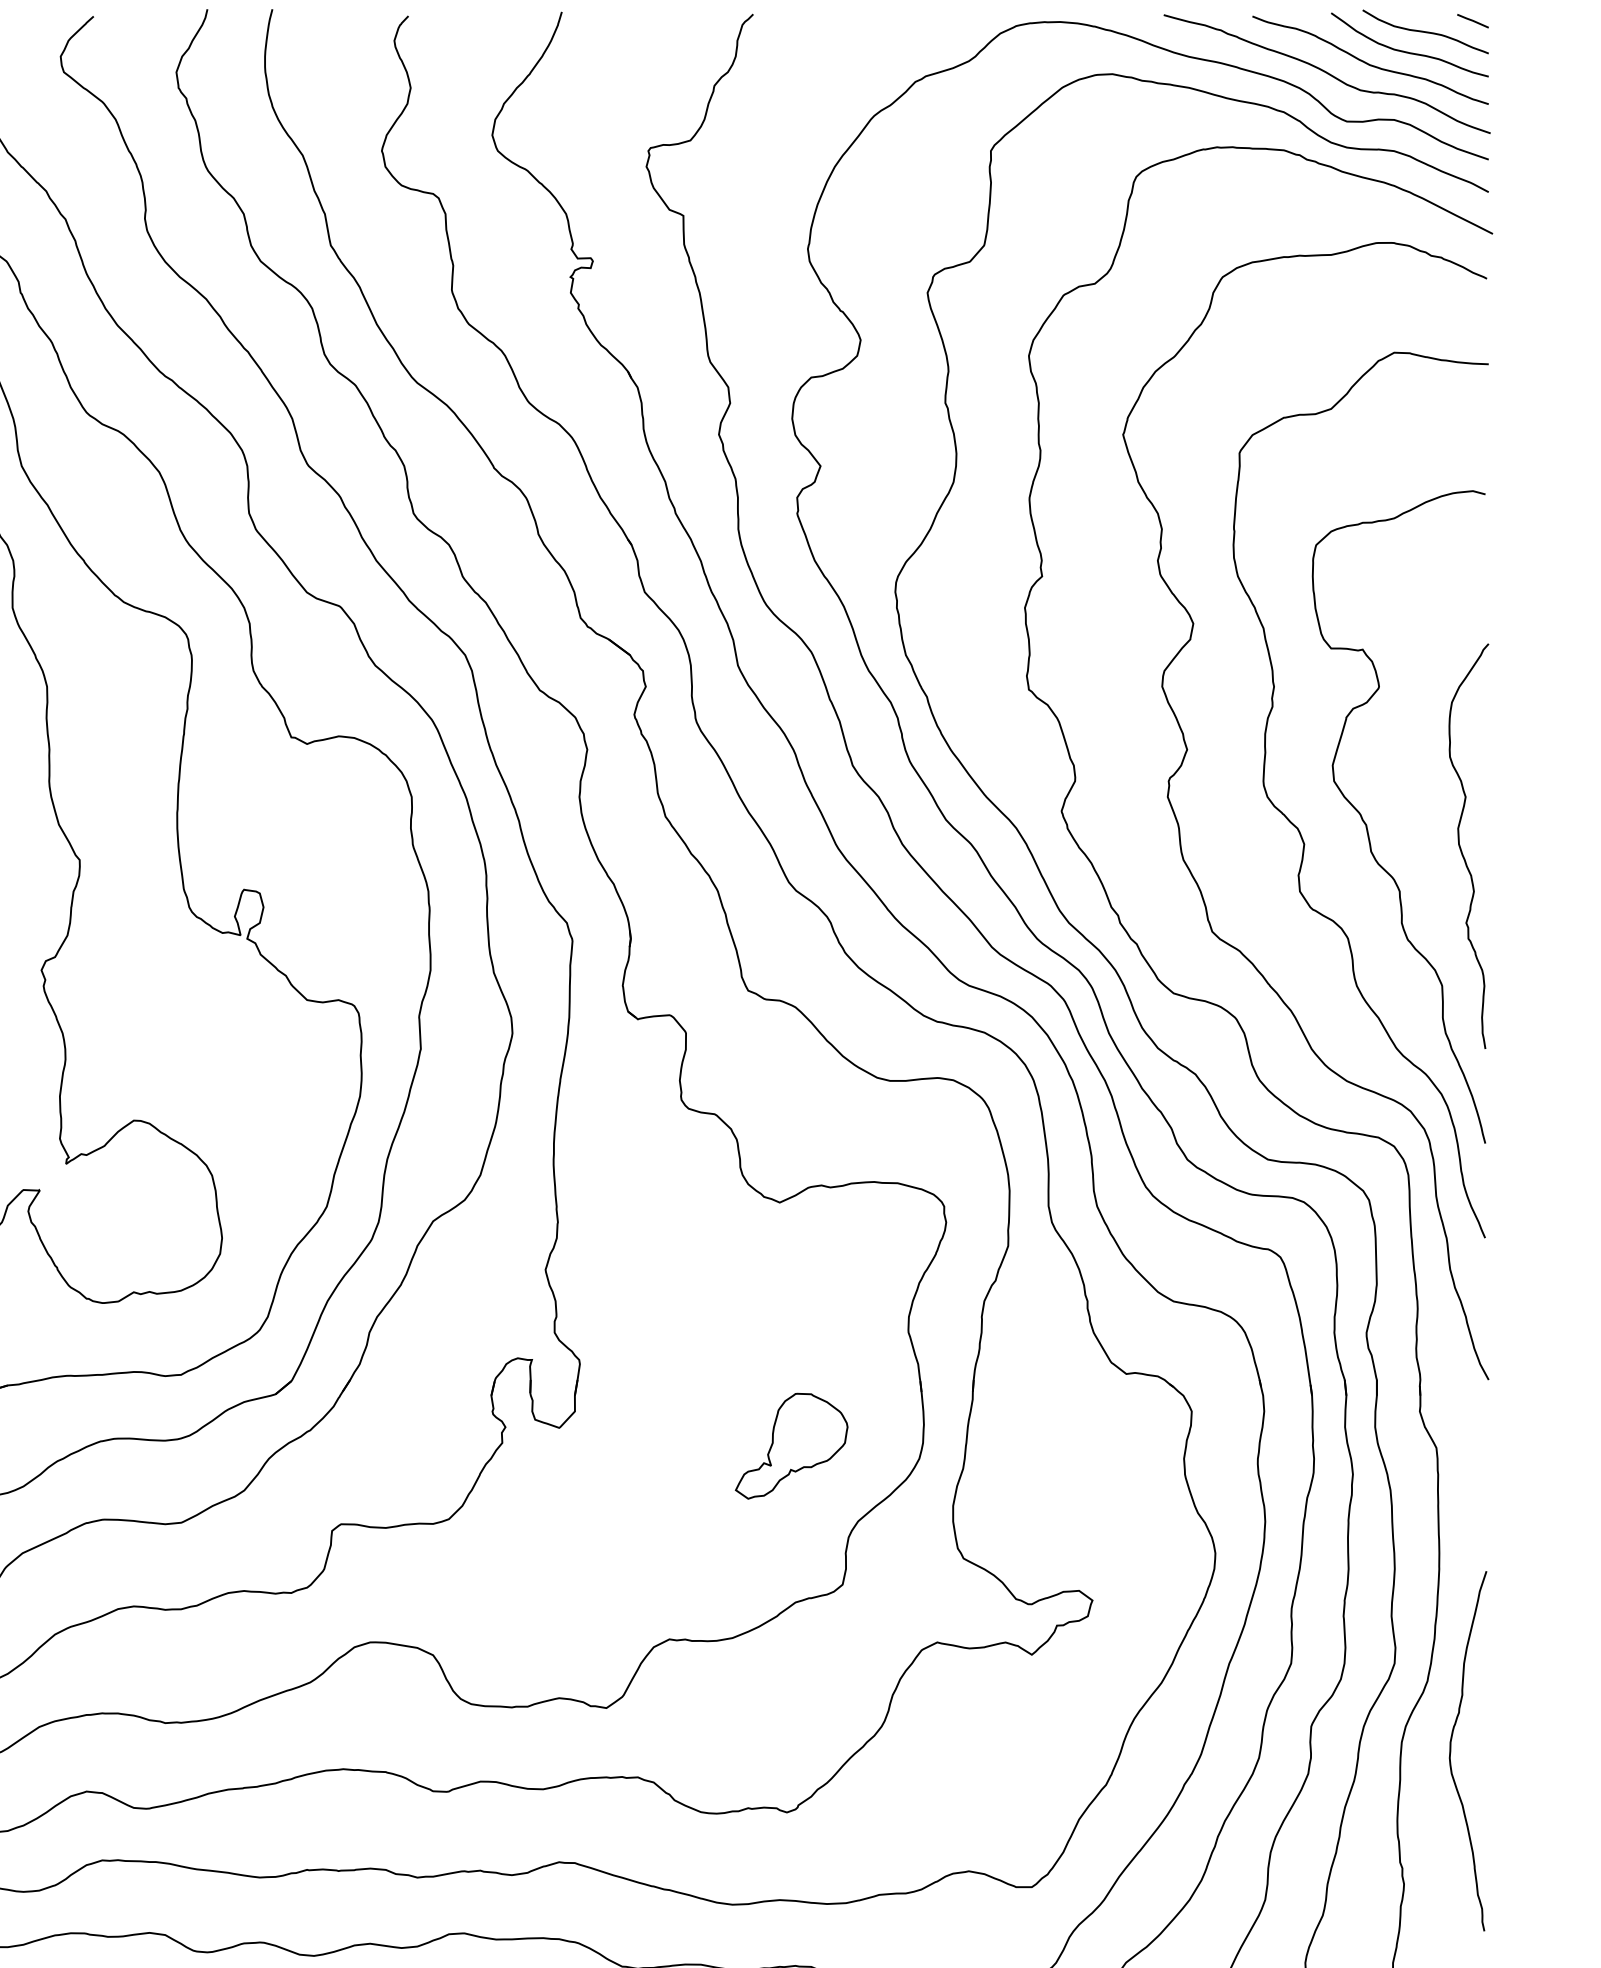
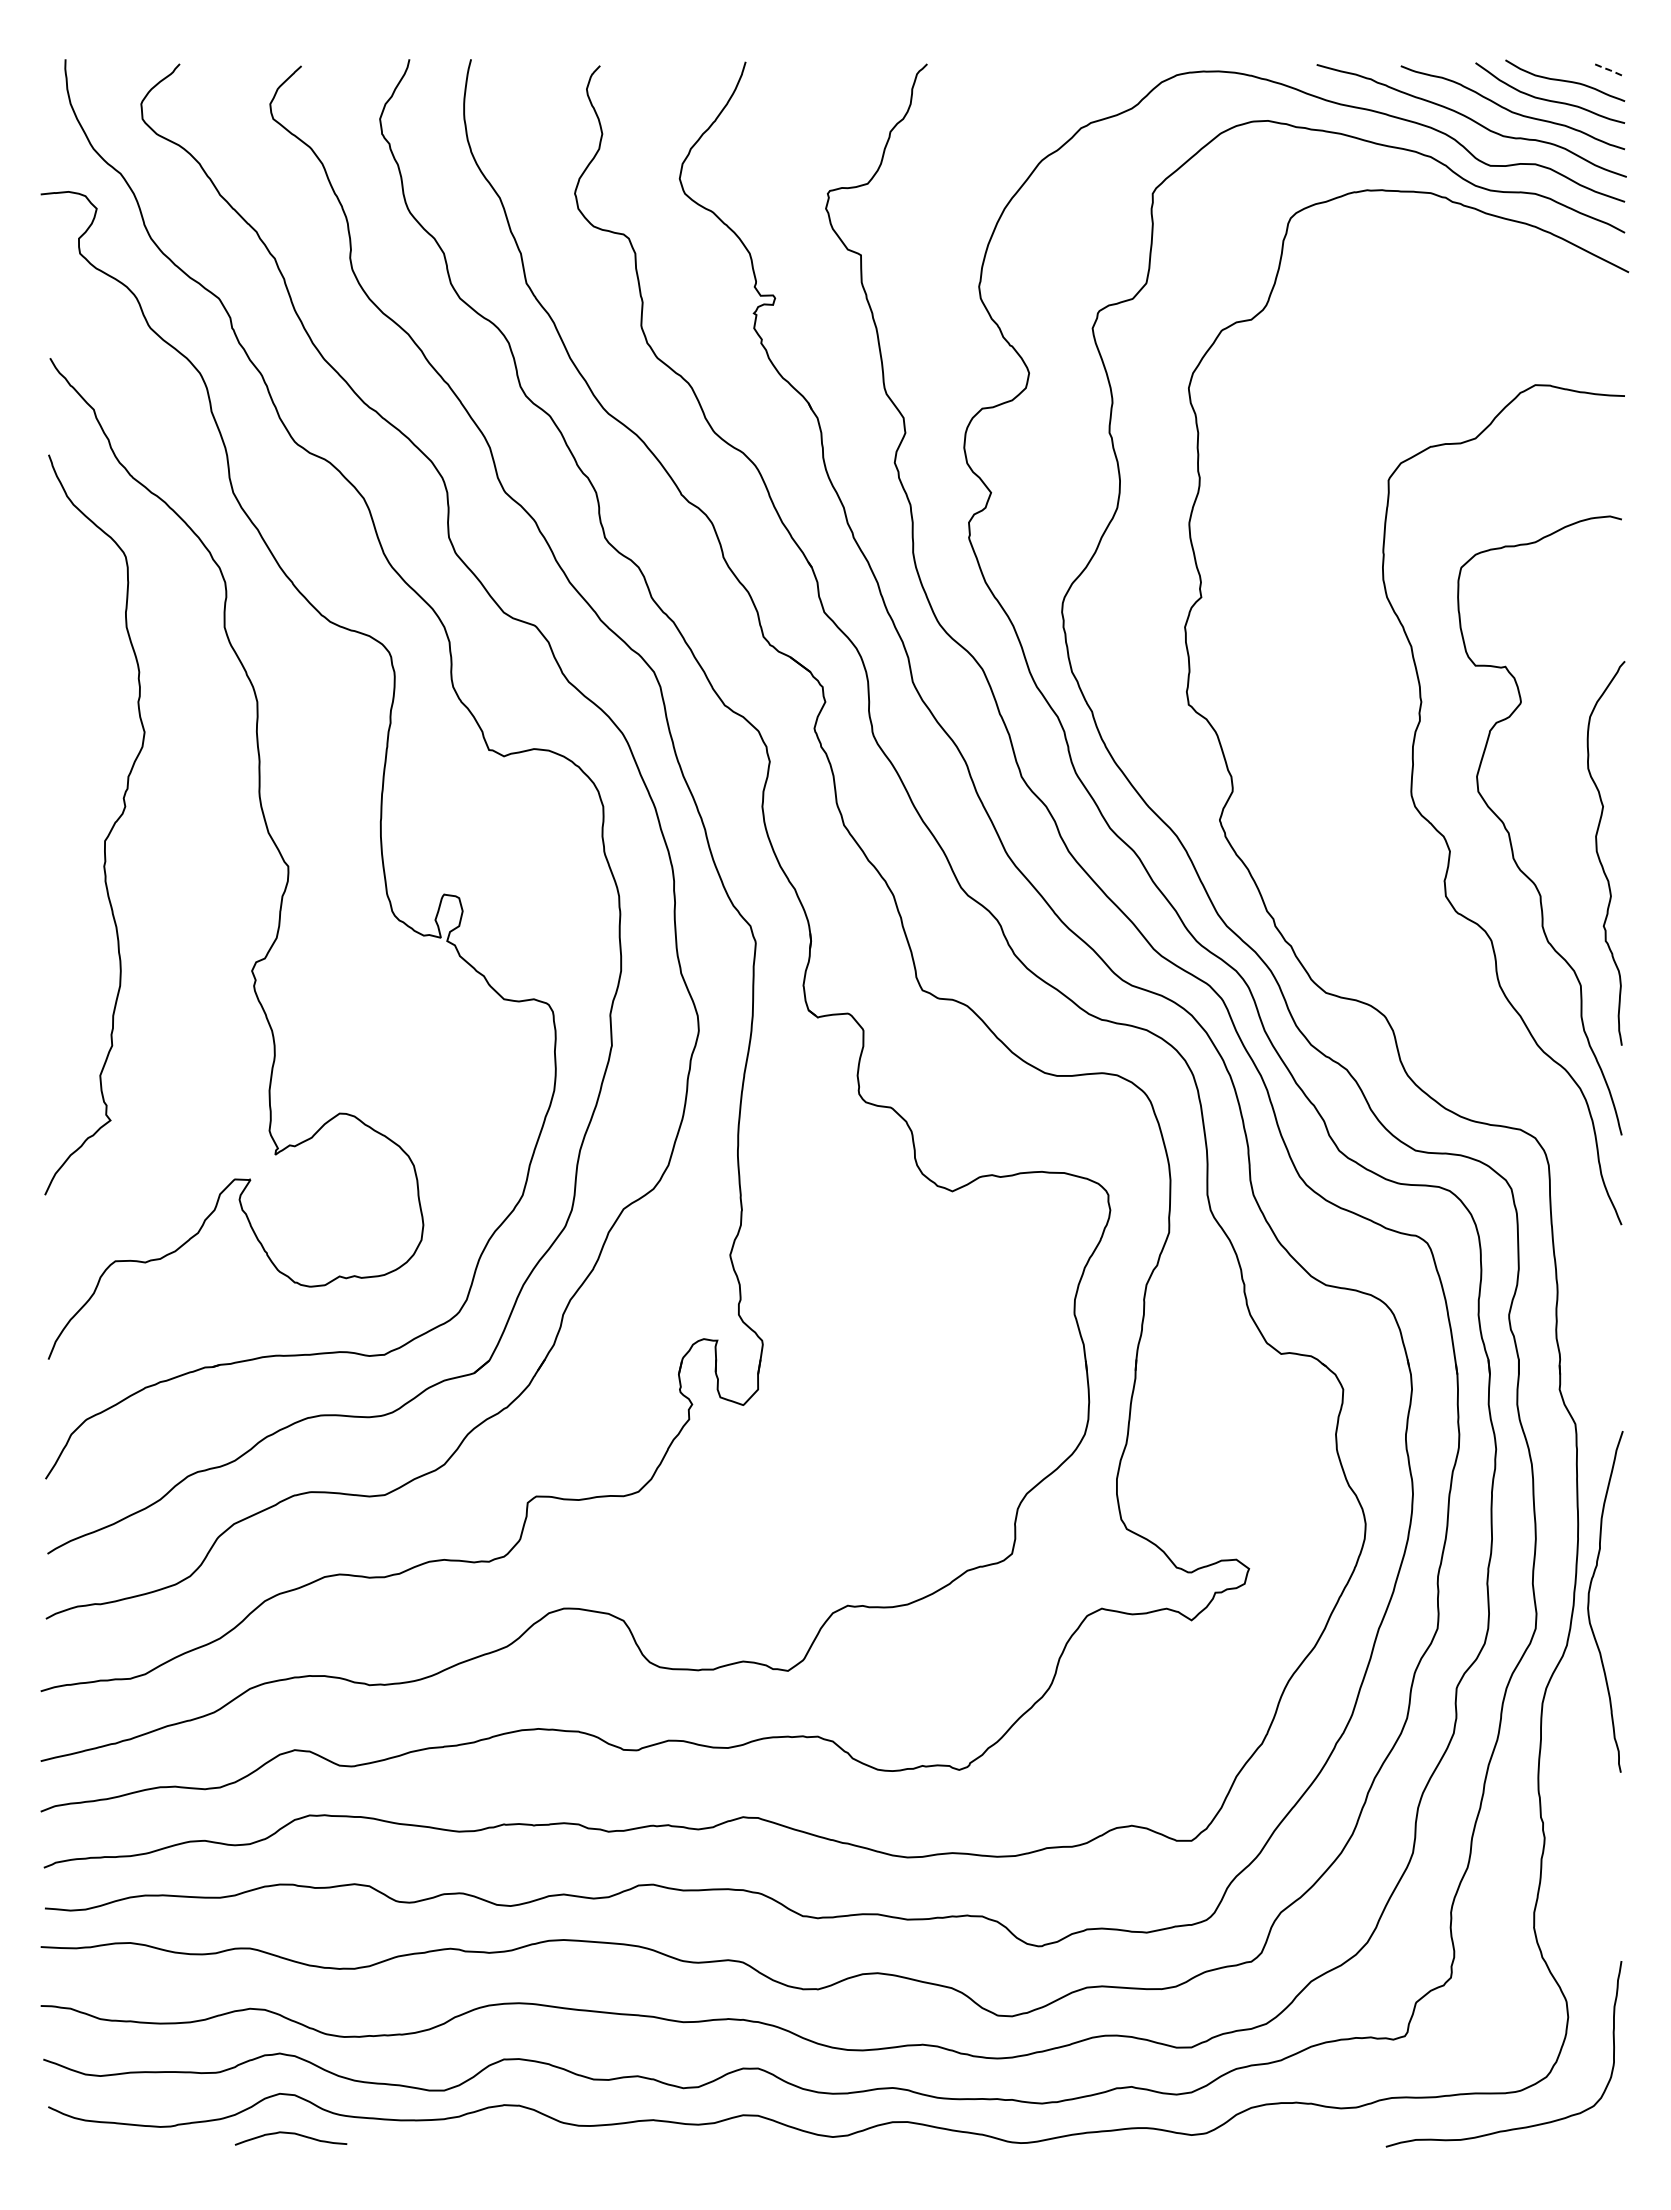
line: (1473, 21) -> (1610, 70), solid -> dashed
curve: (1180, 828) -> (1332, 836), removed
part: (791, 1446) -> (963, 1422), removed
curve: (1451, 1750) -> (1589, 1601), moved

